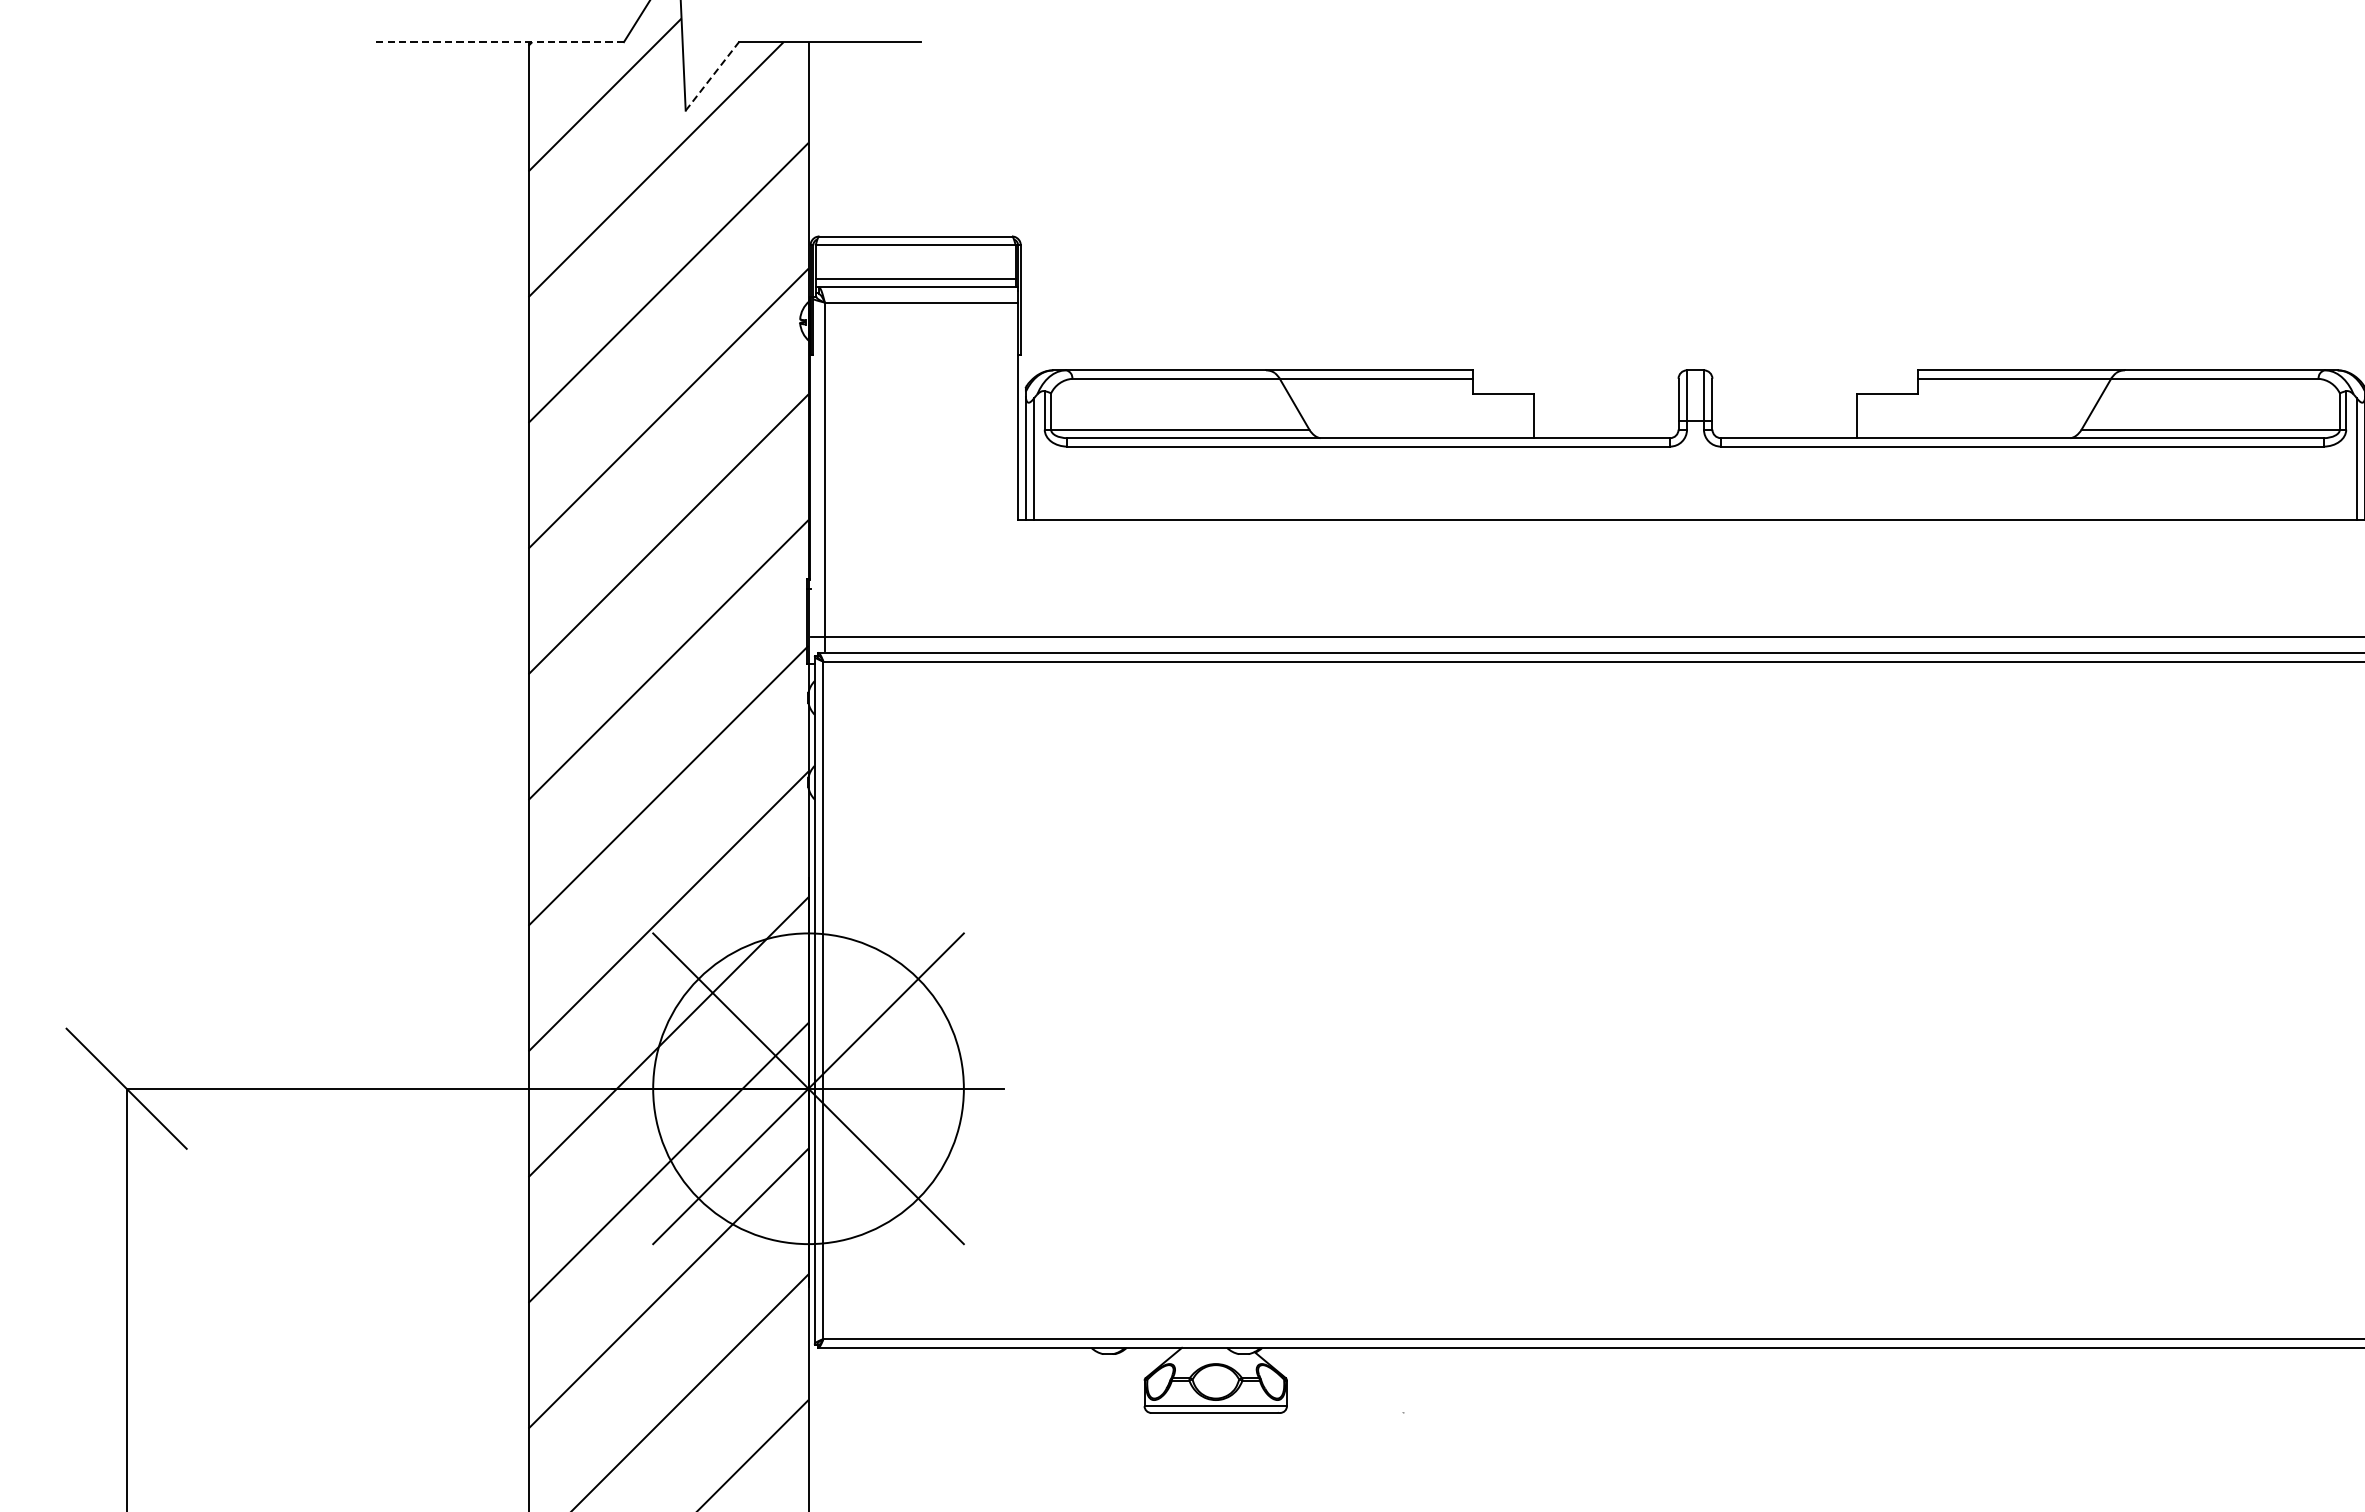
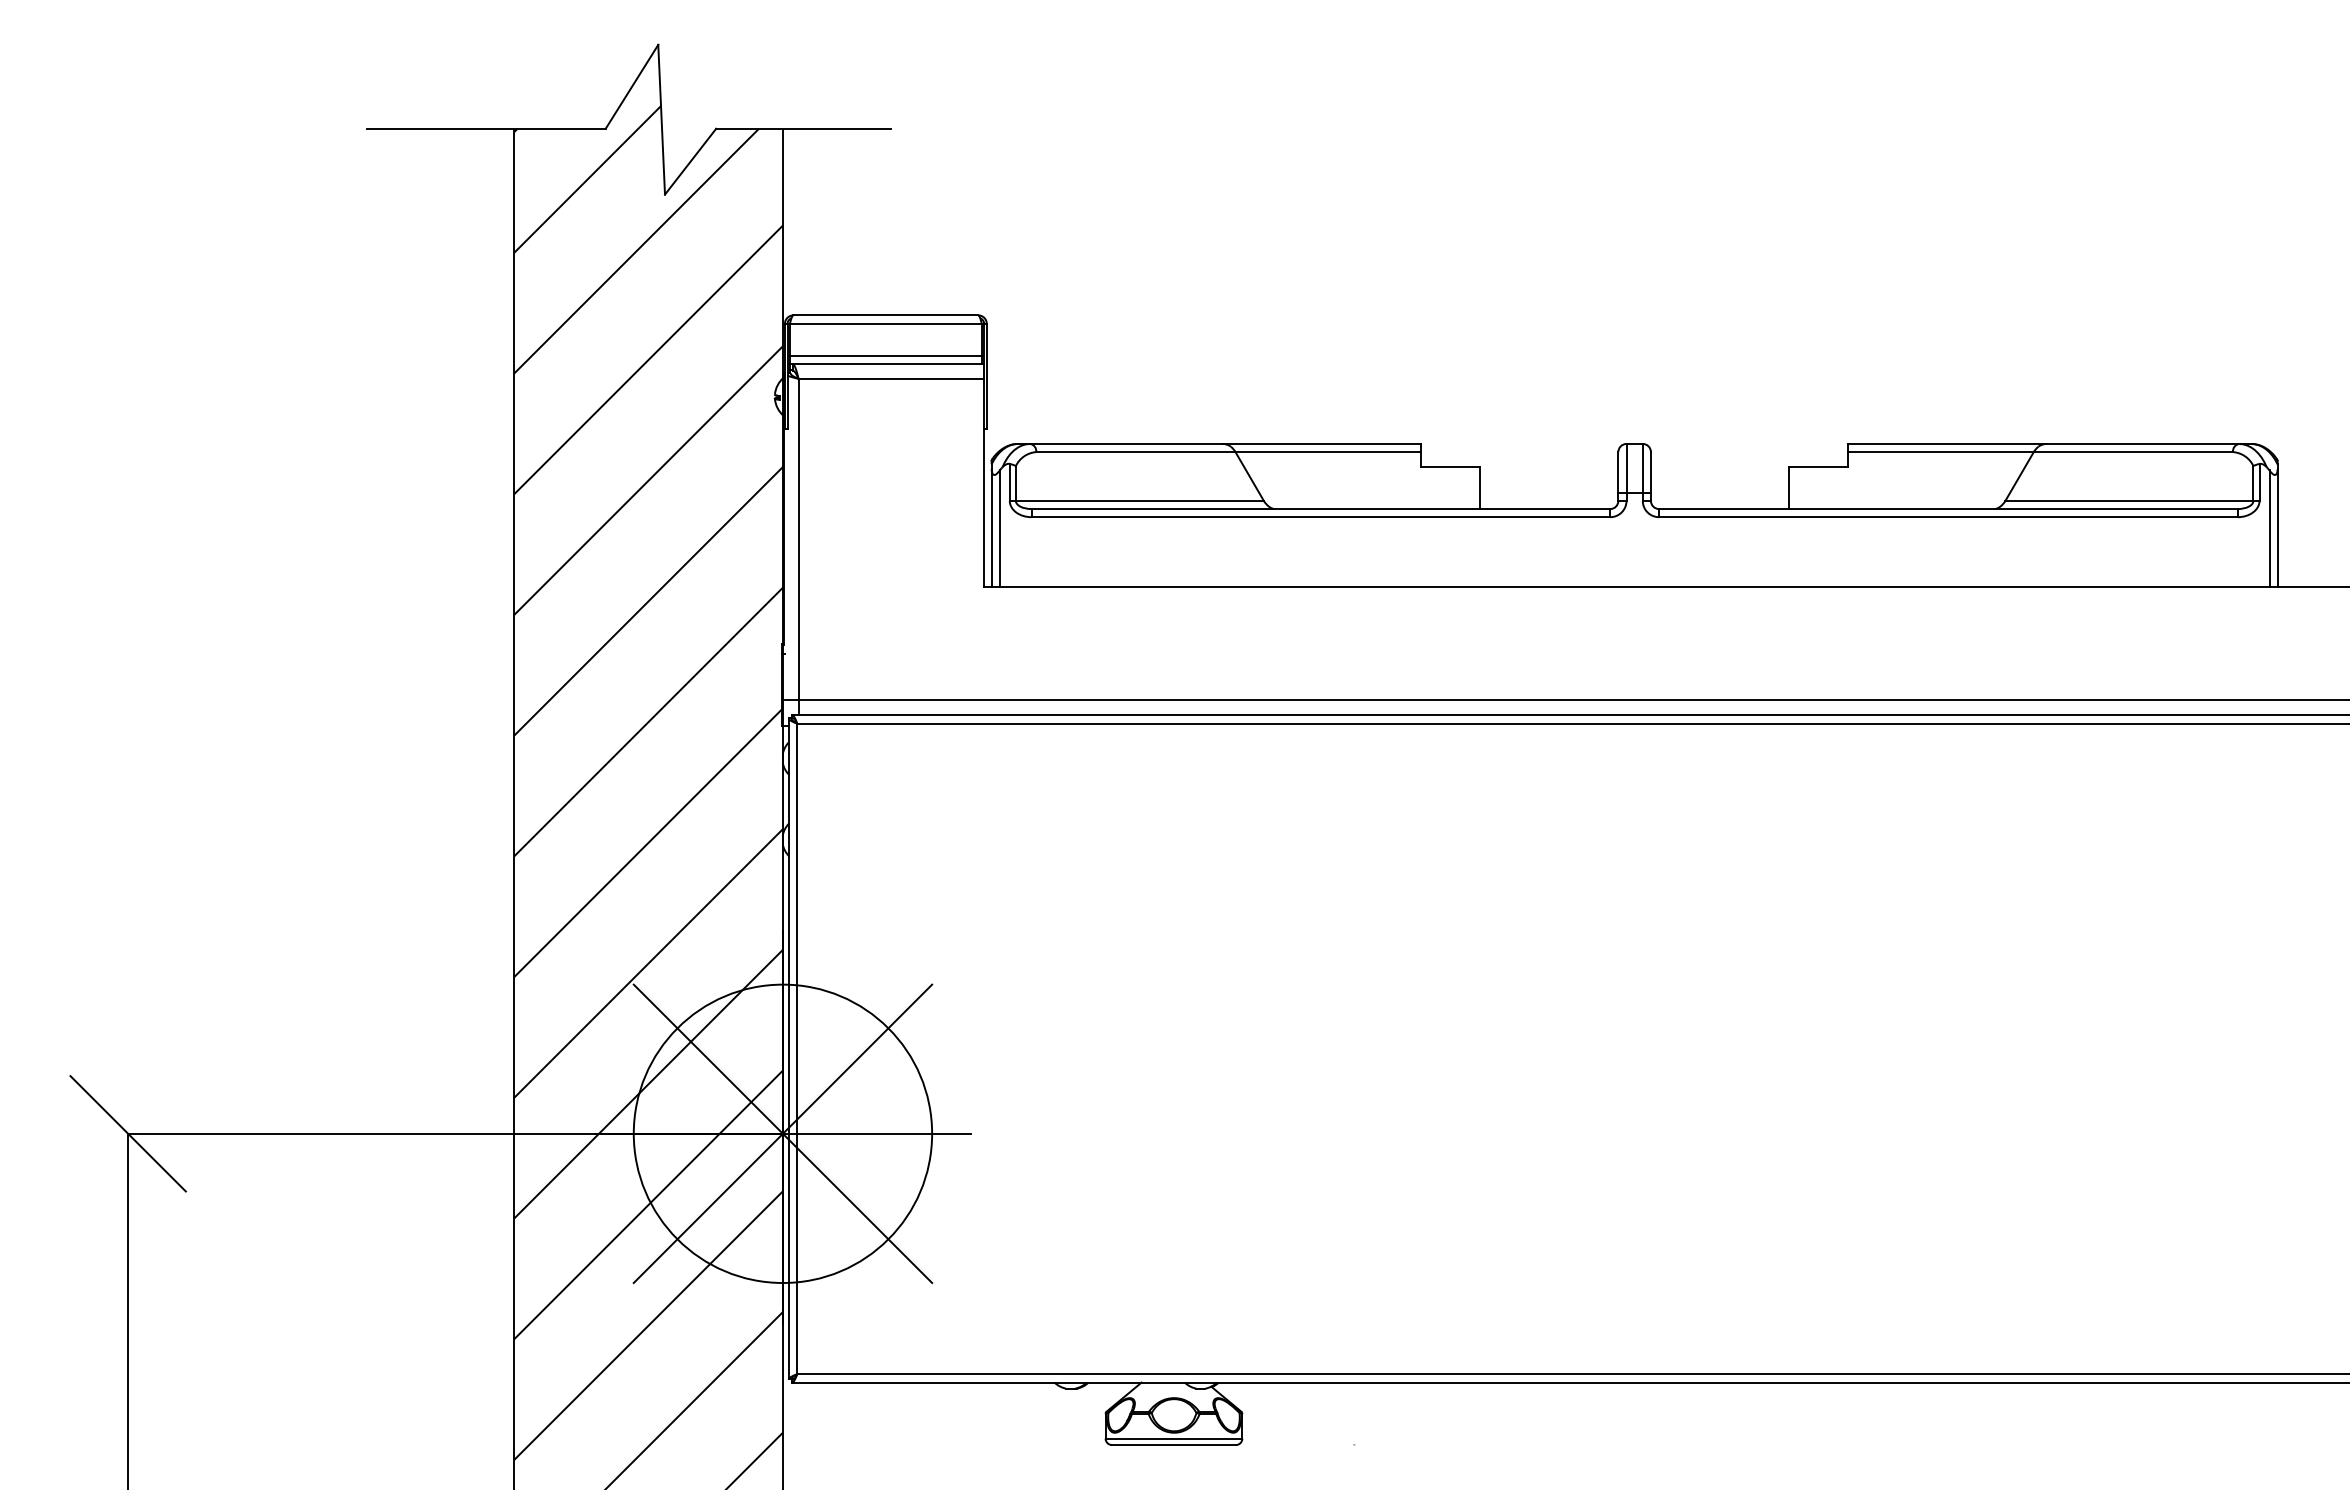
line: (498, 41) -> (485, 128), dashed -> solid
line: (712, 76) -> (690, 161), dashed -> solid

